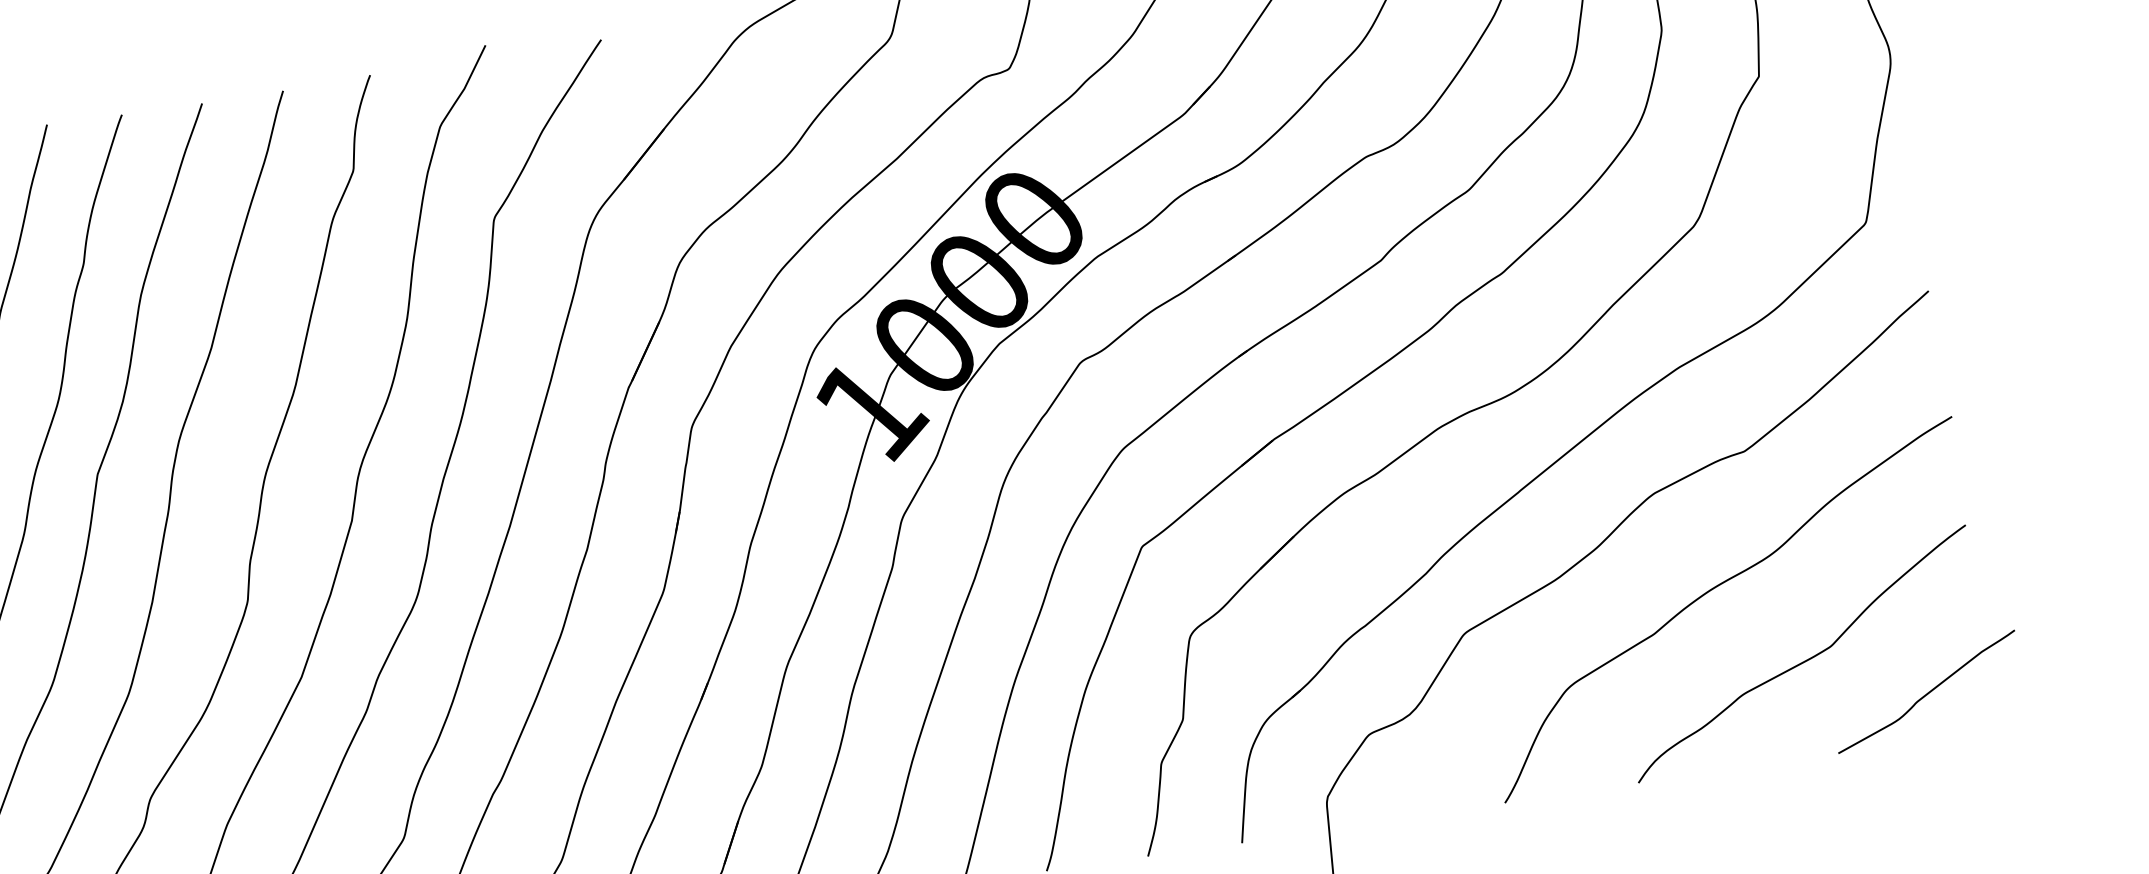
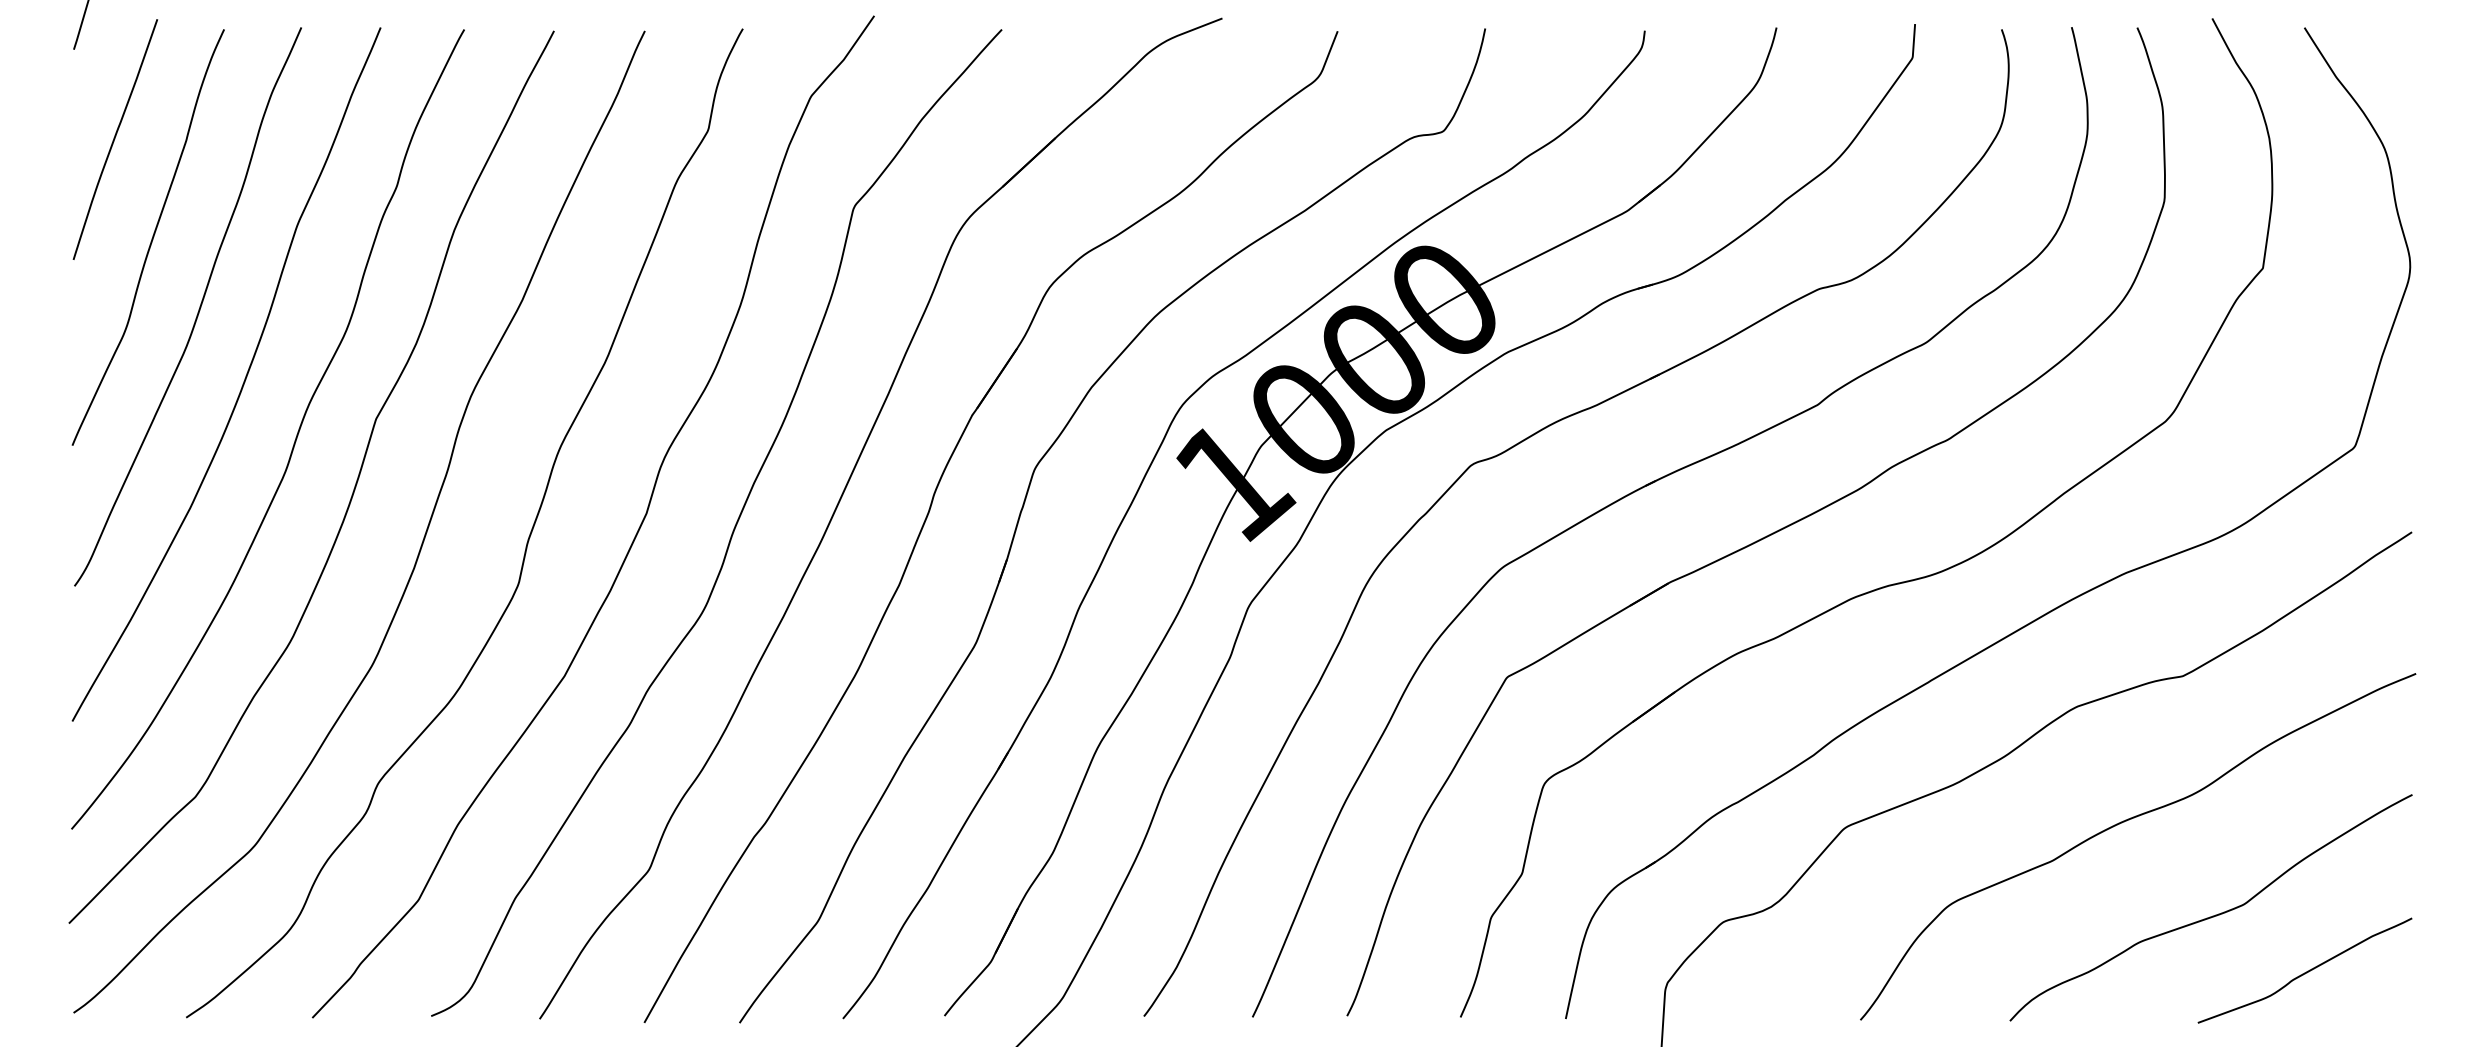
curve: (1926, 693) -> (2304, 972), moved

